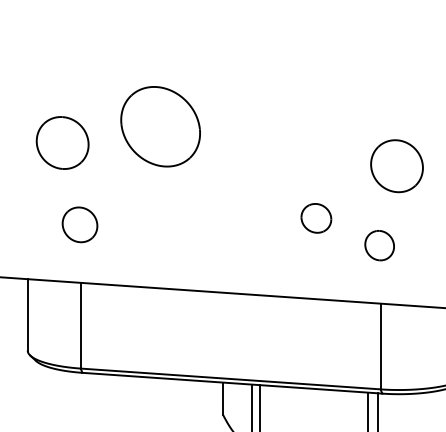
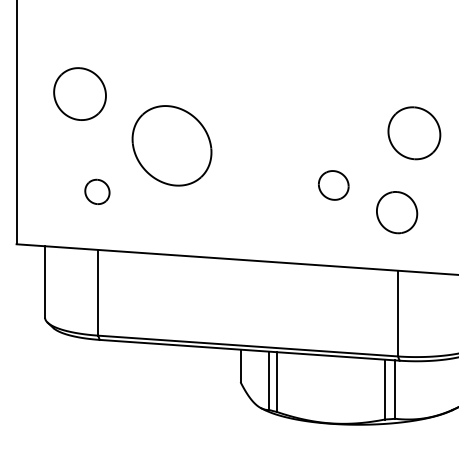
part: (160, 126) -> (171, 145), moved
part: (62, 142) -> (79, 93), moved
part: (80, 224) -> (97, 191), size x0.7
part: (379, 245) -> (396, 212), size x1.4

